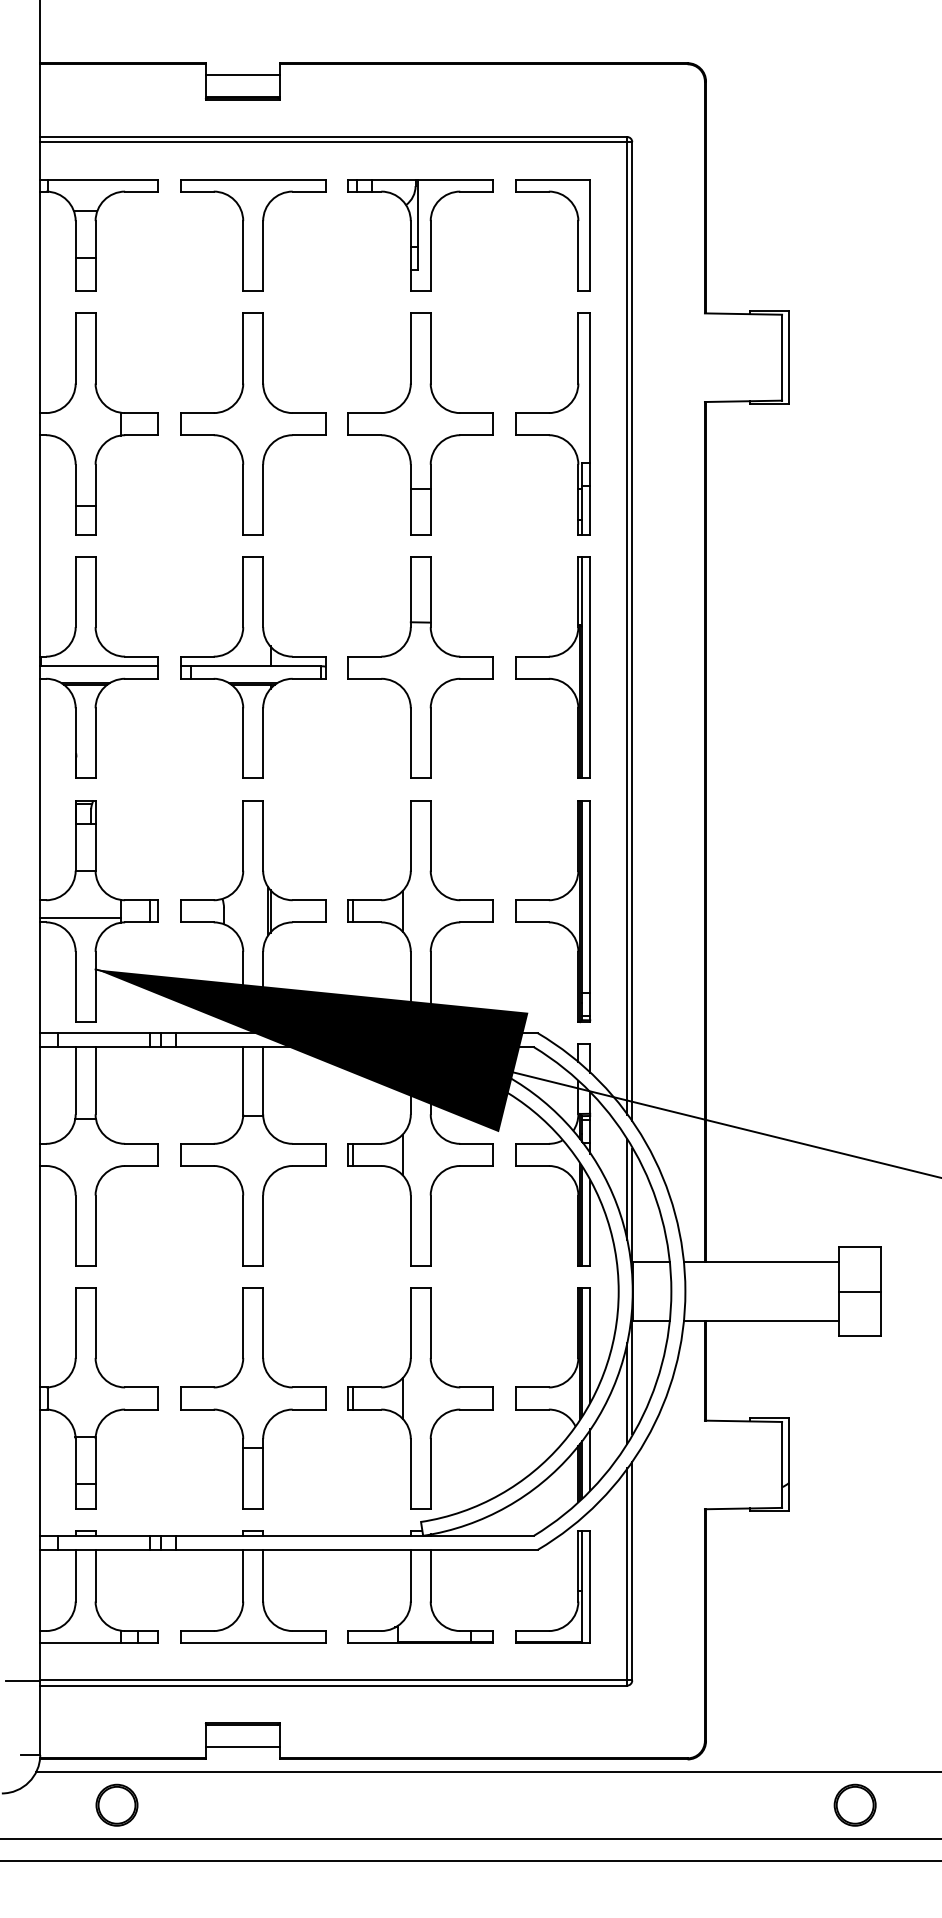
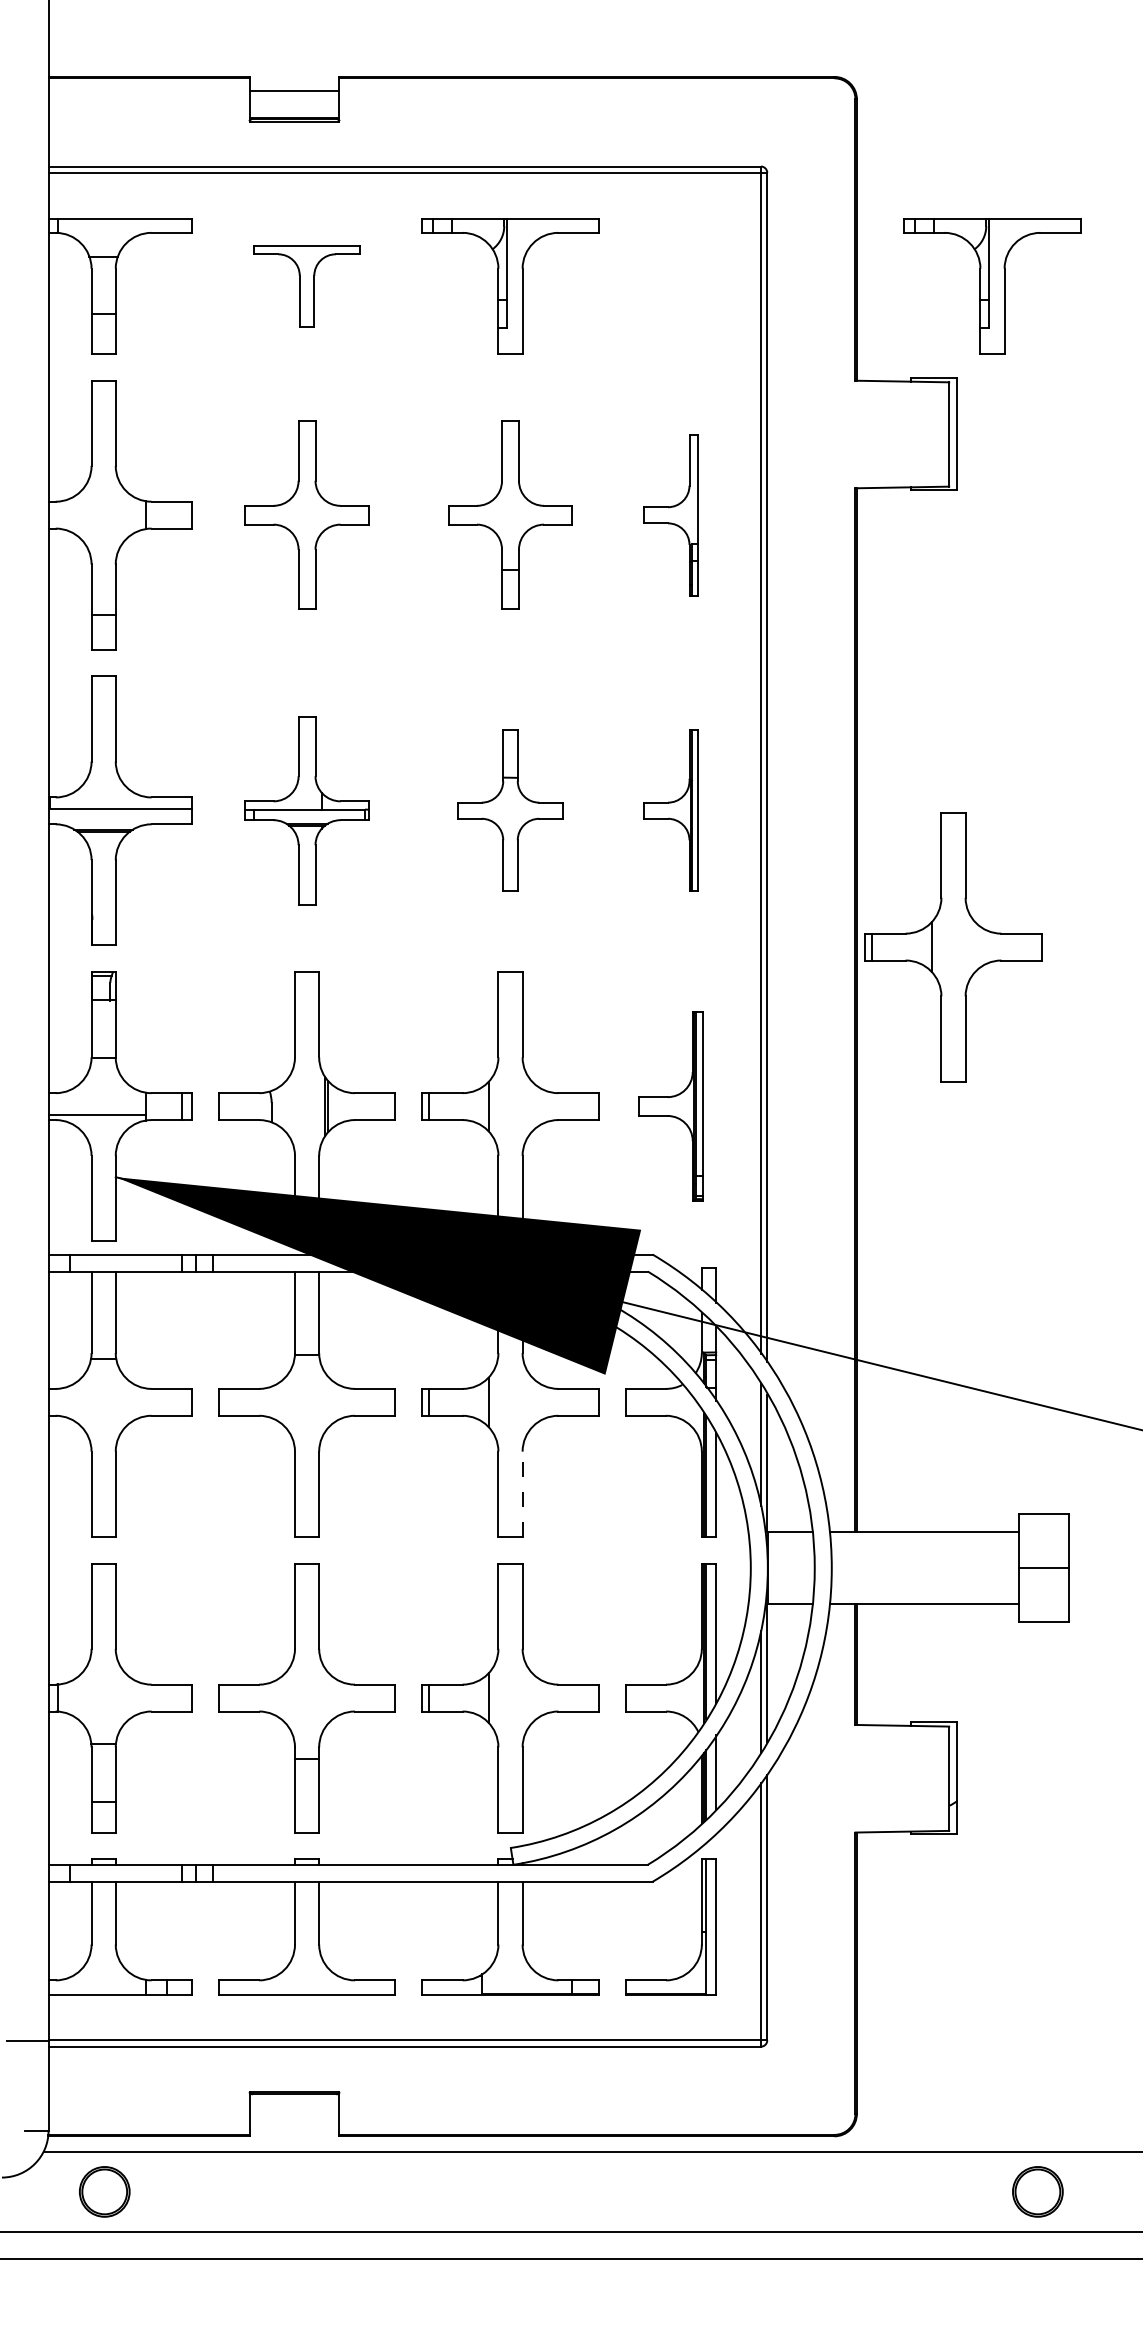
part: (252, 235) -> (306, 286), size x0.6
part: (578, 235) -> (701, 286), removed
part: (817, 235) -> (992, 286), added
part: (252, 424) -> (306, 515), size x0.7
part: (420, 424) -> (510, 515), size x0.7
part: (552, 424) -> (670, 515), size x0.6
part: (252, 667) -> (306, 810), size x0.7
part: (420, 667) -> (510, 810), size x0.6
part: (552, 667) -> (670, 810), size x0.6
part: (785, 780) -> (953, 947), added
part: (553, 911) -> (671, 1106), size x0.7
line: (430, 1230) -> (522, 1494), solid -> dashed
line: (242, 1747) -> (294, 2121), removed
part: (116, 1804) -> (104, 2191), moved

